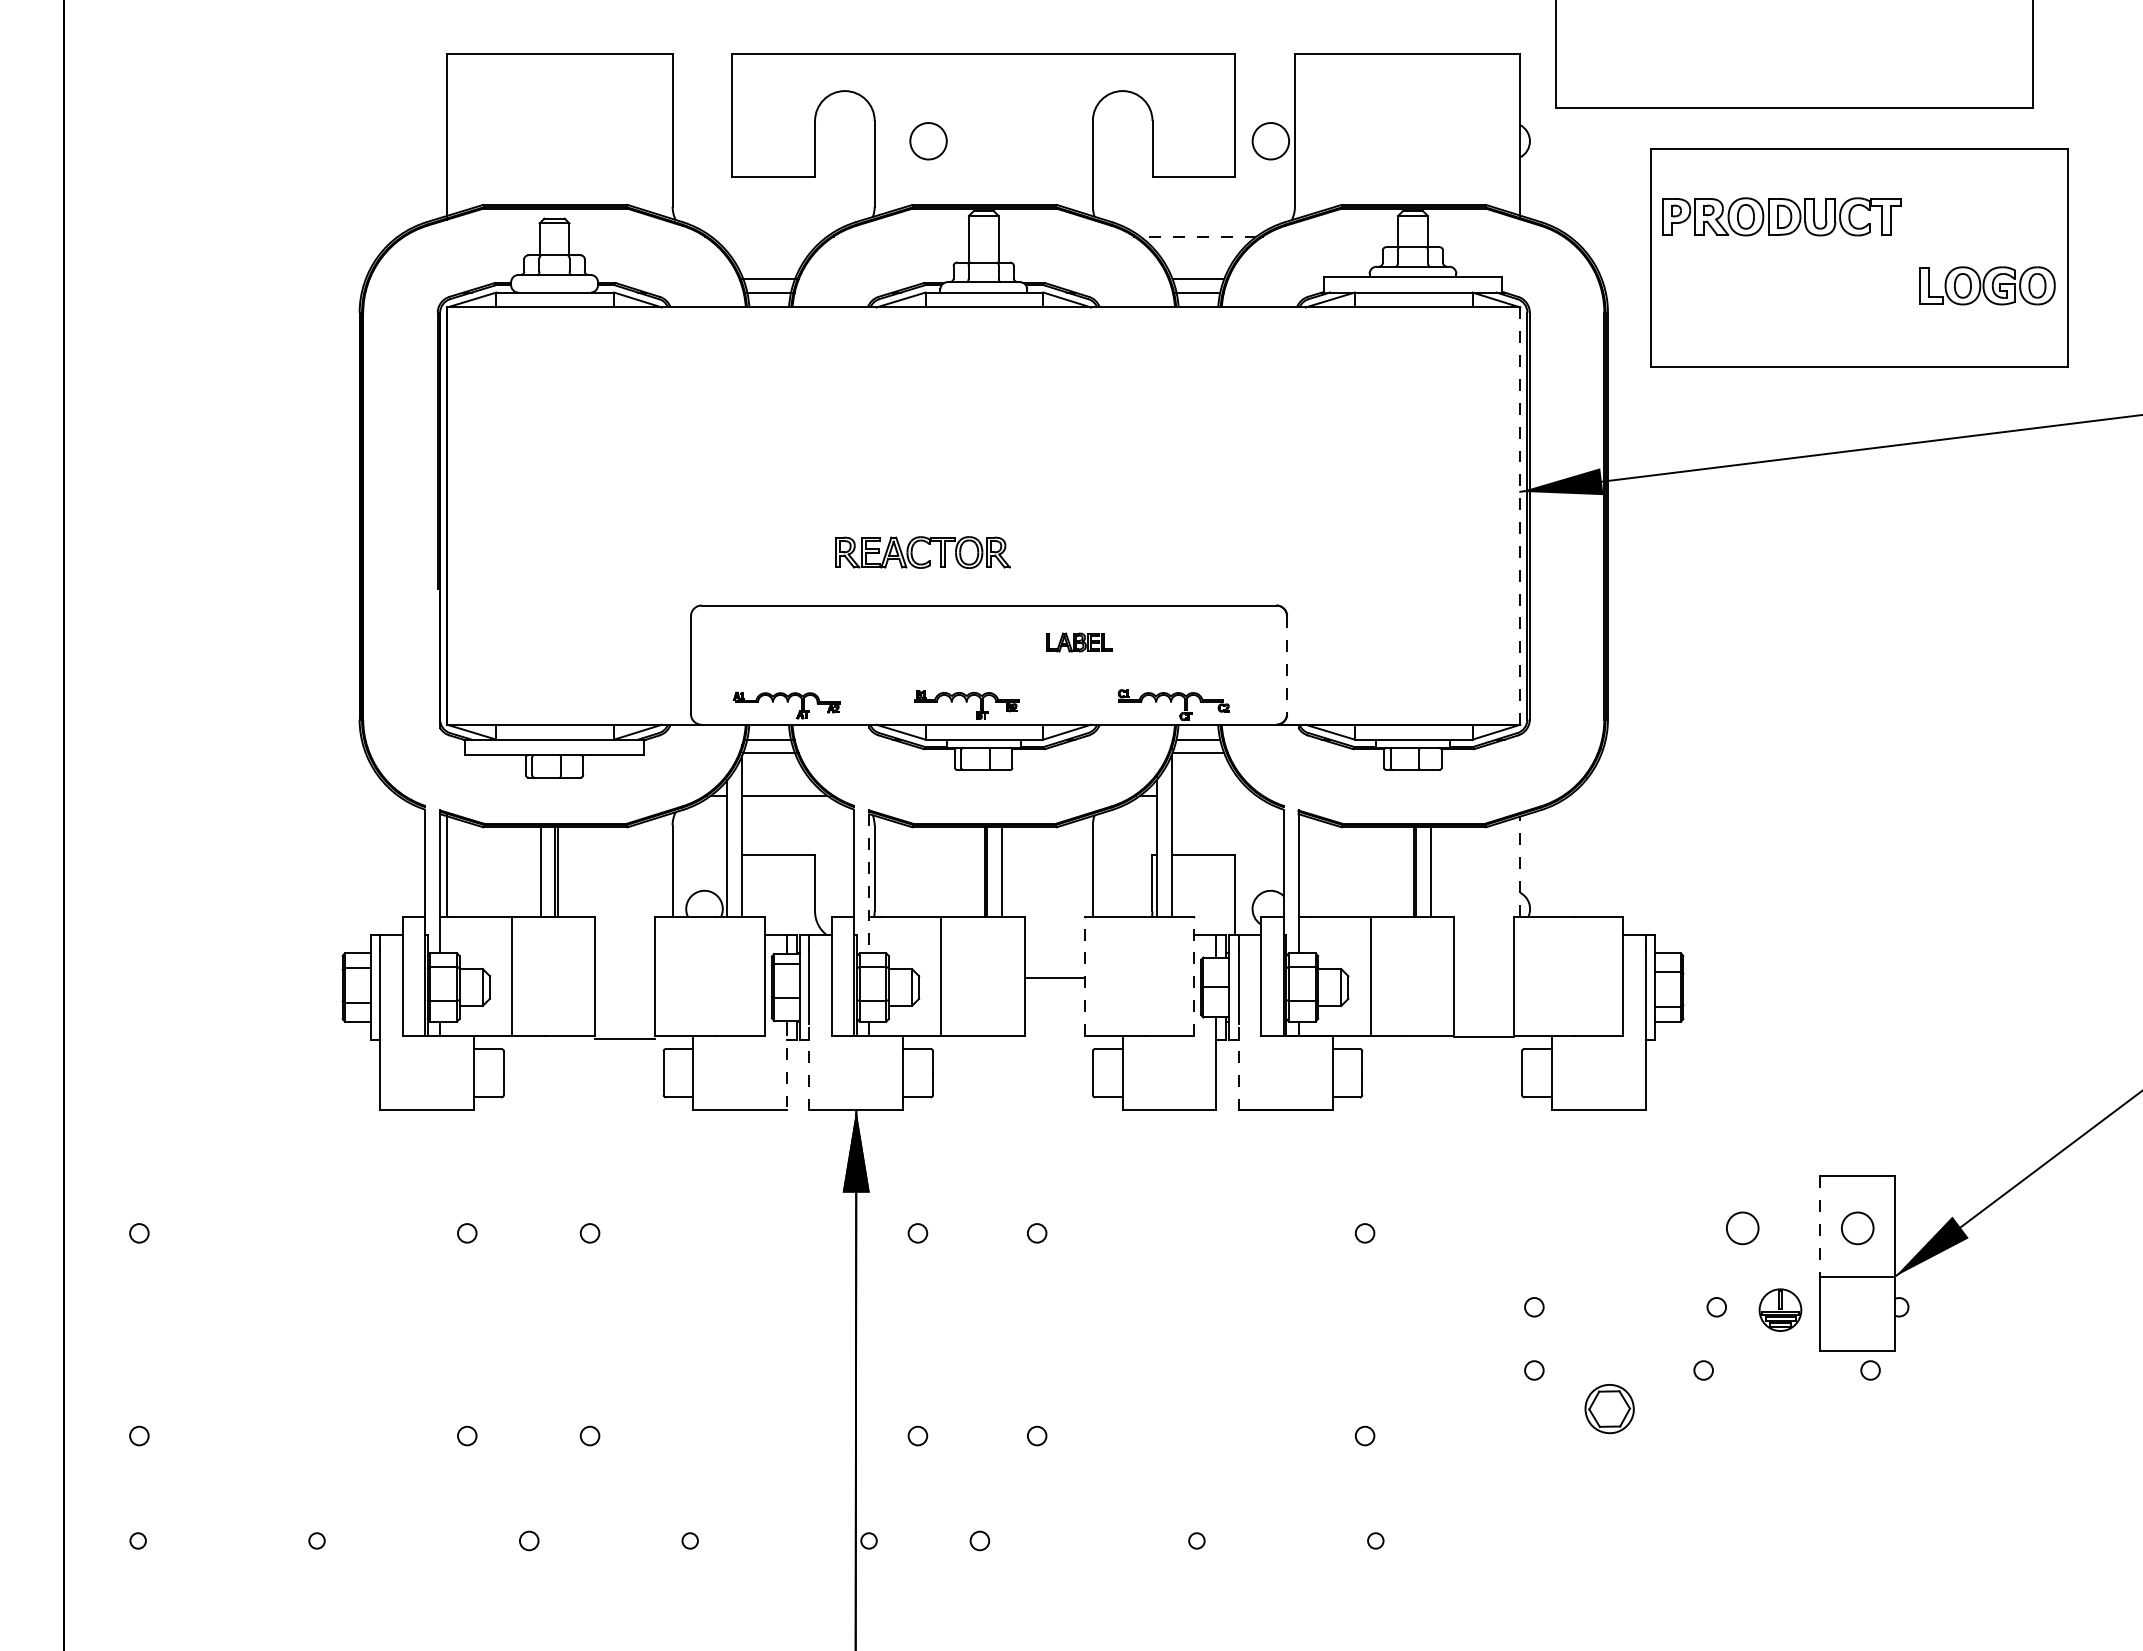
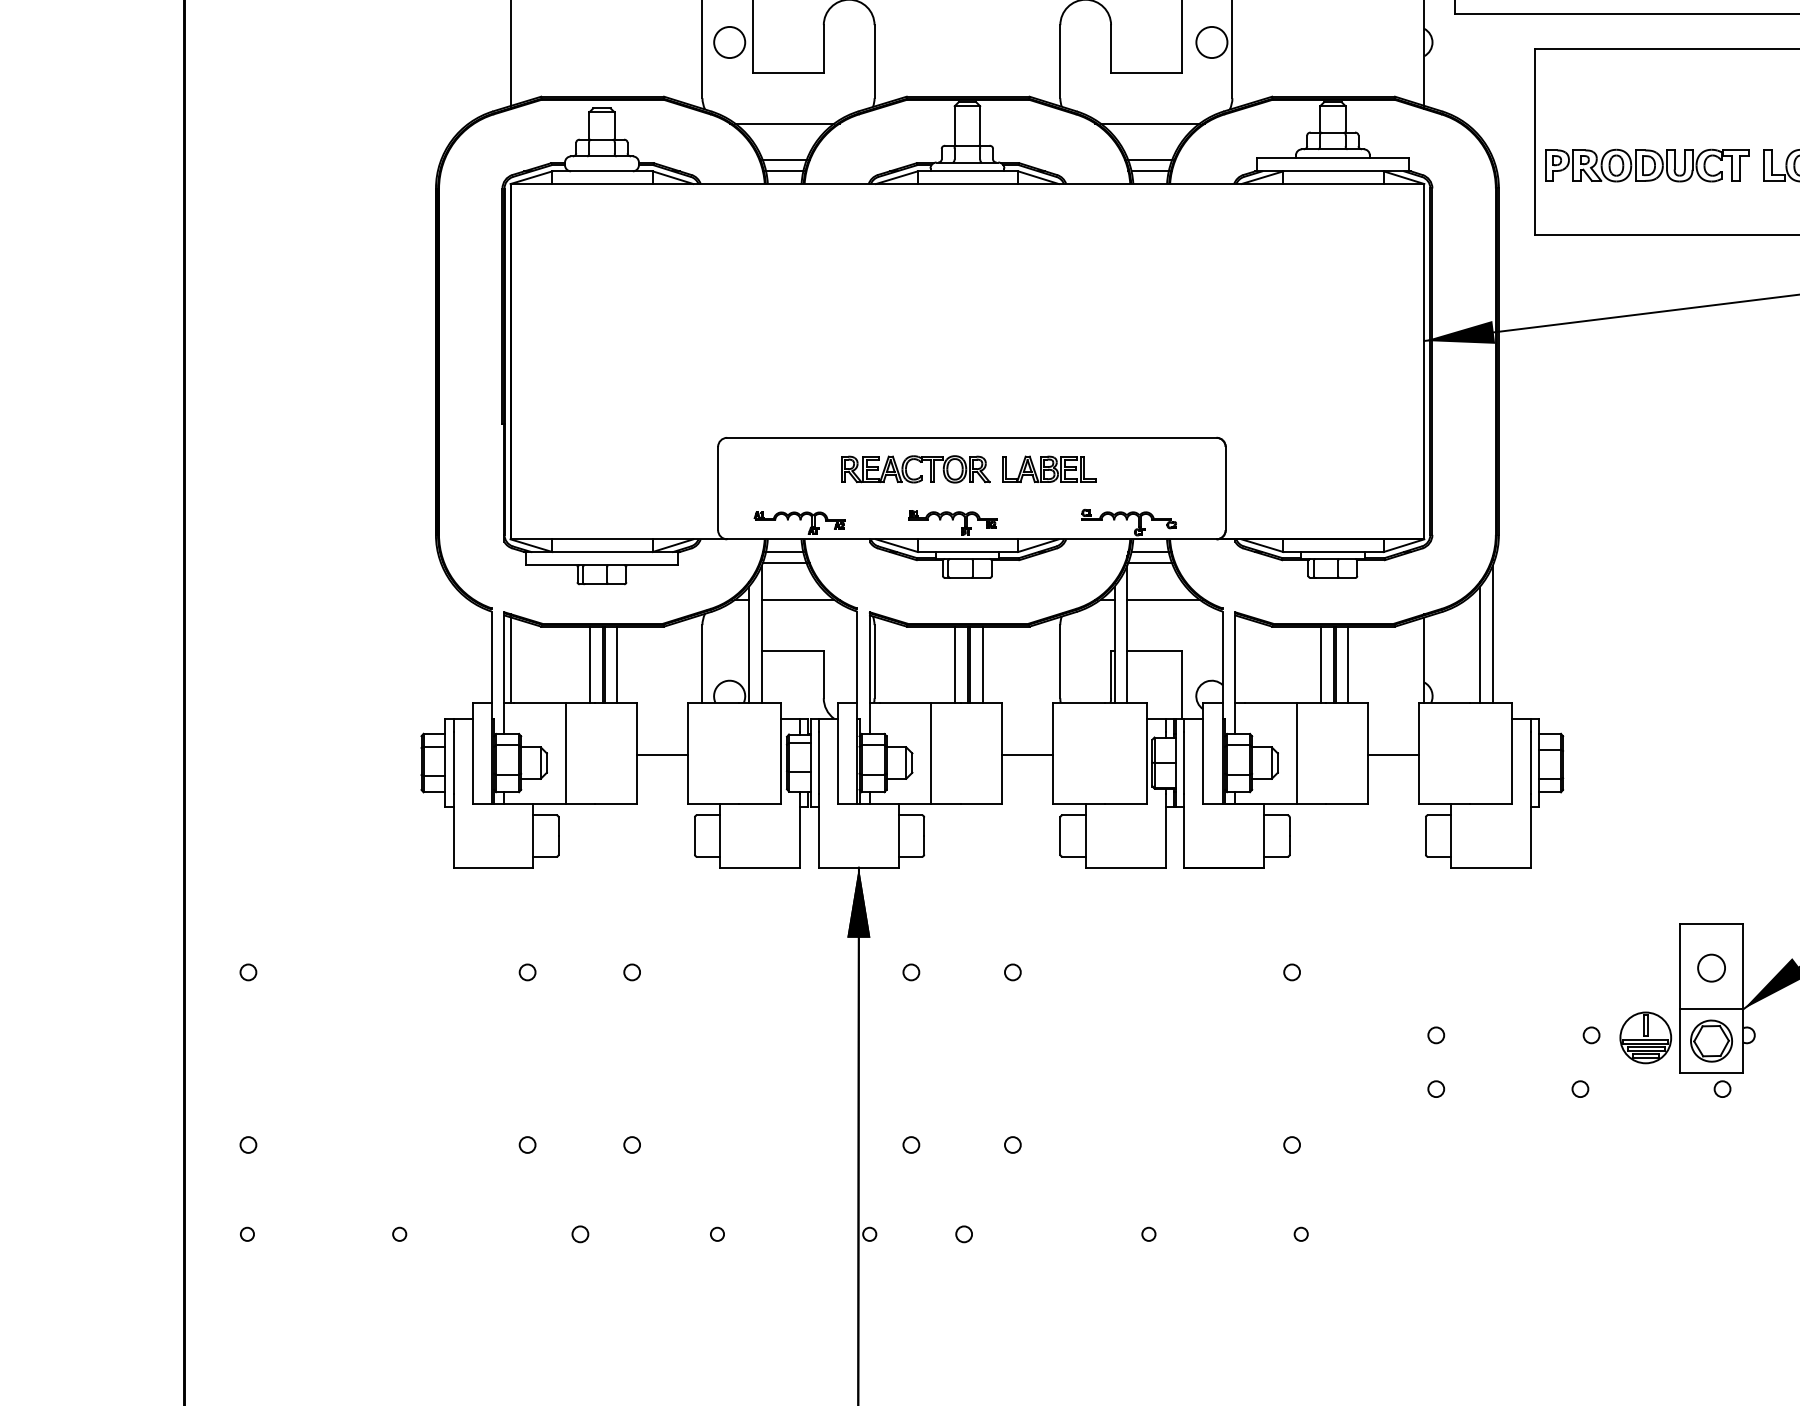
circle: (928, 141) -> (729, 42), moved
part: (1781, 216) -> (1646, 165), moved
line: (769, 236) -> (784, 123), added
line: (1197, 236) -> (1149, 123), dashed -> solid
line: (1520, 516) -> (1424, 362), dashed -> solid
part: (926, 543) -> (918, 461), moved
part: (1079, 642) -> (1048, 469), size x1.67
line: (1287, 665) -> (1226, 488), dashed -> solid
line: (1213, 795) -> (1163, 599), added
line: (1600, 835) -> (1492, 633), added
line: (1585, 848) -> (1479, 644), added
line: (1520, 866) -> (1424, 660), dashed -> solid
line: (572, 871) -> (617, 664), added
line: (969, 871) -> (955, 664), added
line: (1398, 871) -> (1320, 664), added
line: (869, 883) -> (870, 674), dashed -> solid
line: (1084, 976) -> (1053, 753), dashed -> solid
line: (1194, 976) -> (1146, 753), dashed -> solid
line: (1483, 1037) -> (1392, 755), moved
line: (625, 1039) -> (662, 755), moved
line: (809, 1066) -> (819, 830), dashed -> solid
line: (1238, 1066) -> (1184, 830), dashed -> solid
line: (787, 1067) -> (800, 831), dashed -> solid
line: (1820, 1227) -> (1679, 967), dashed -> solid
circle: (1742, 1228) -> (1613, 968), removed
part: (1780, 1309) -> (1645, 1037), size x1.43
part: (1609, 1409) -> (1711, 1041), moved

